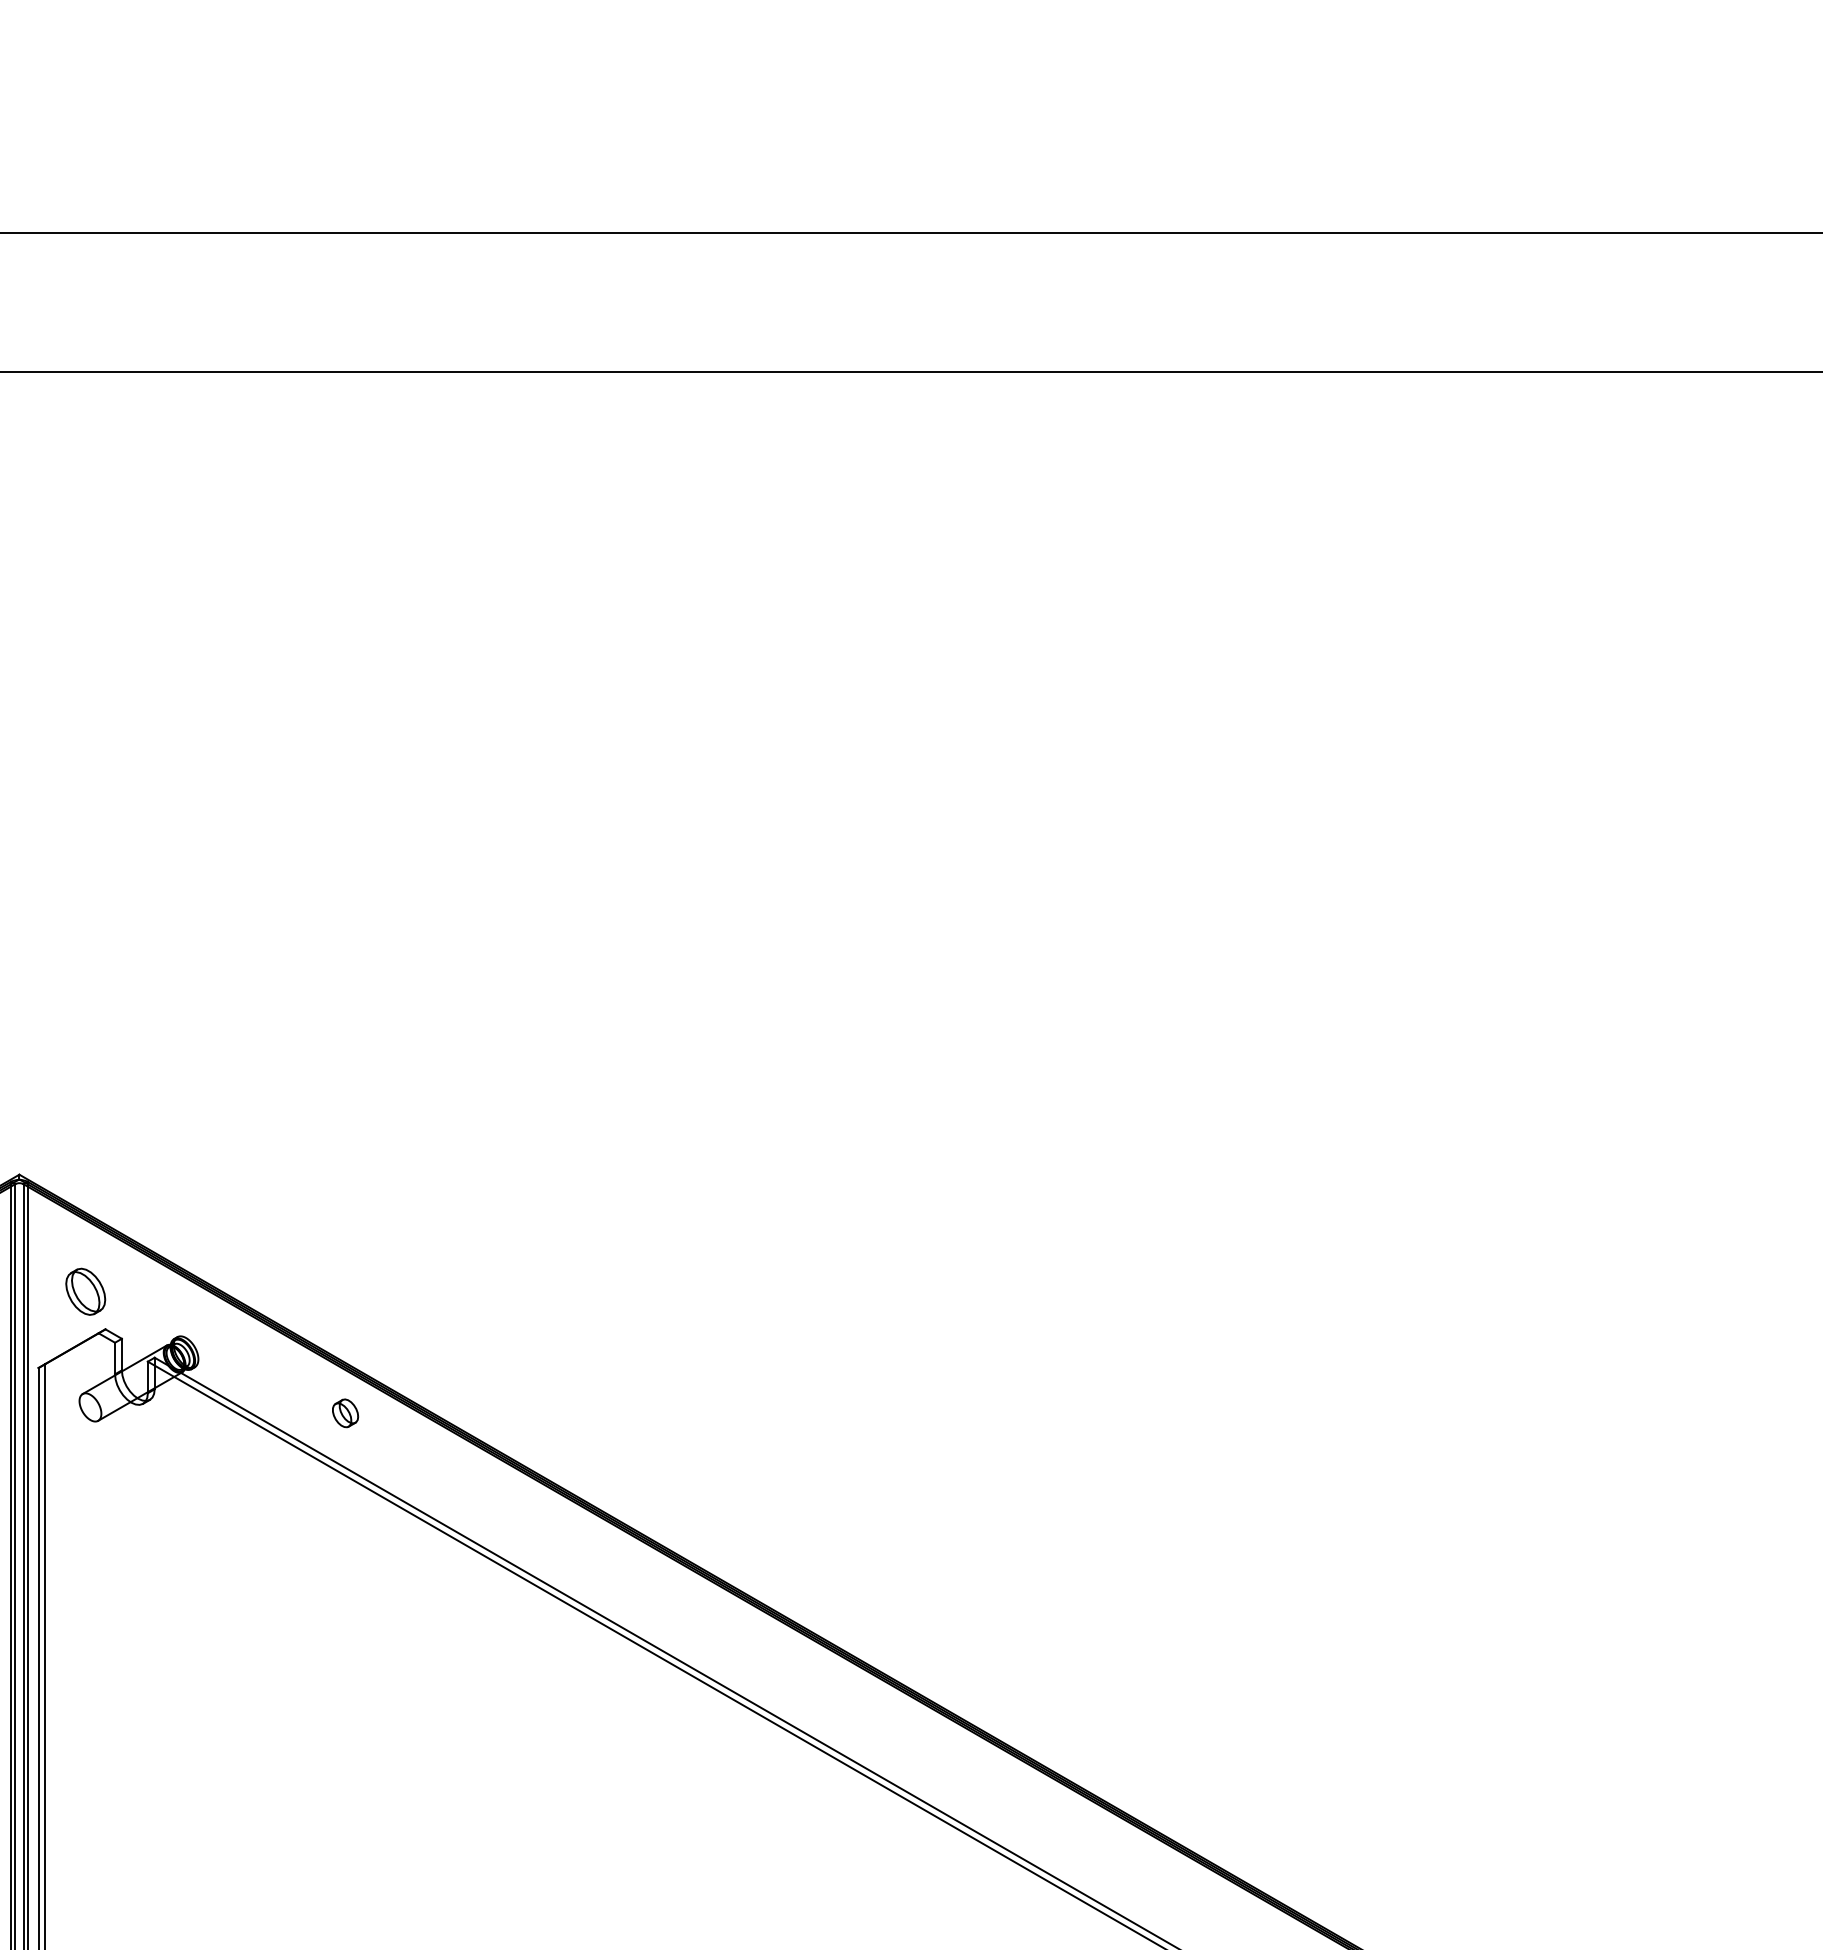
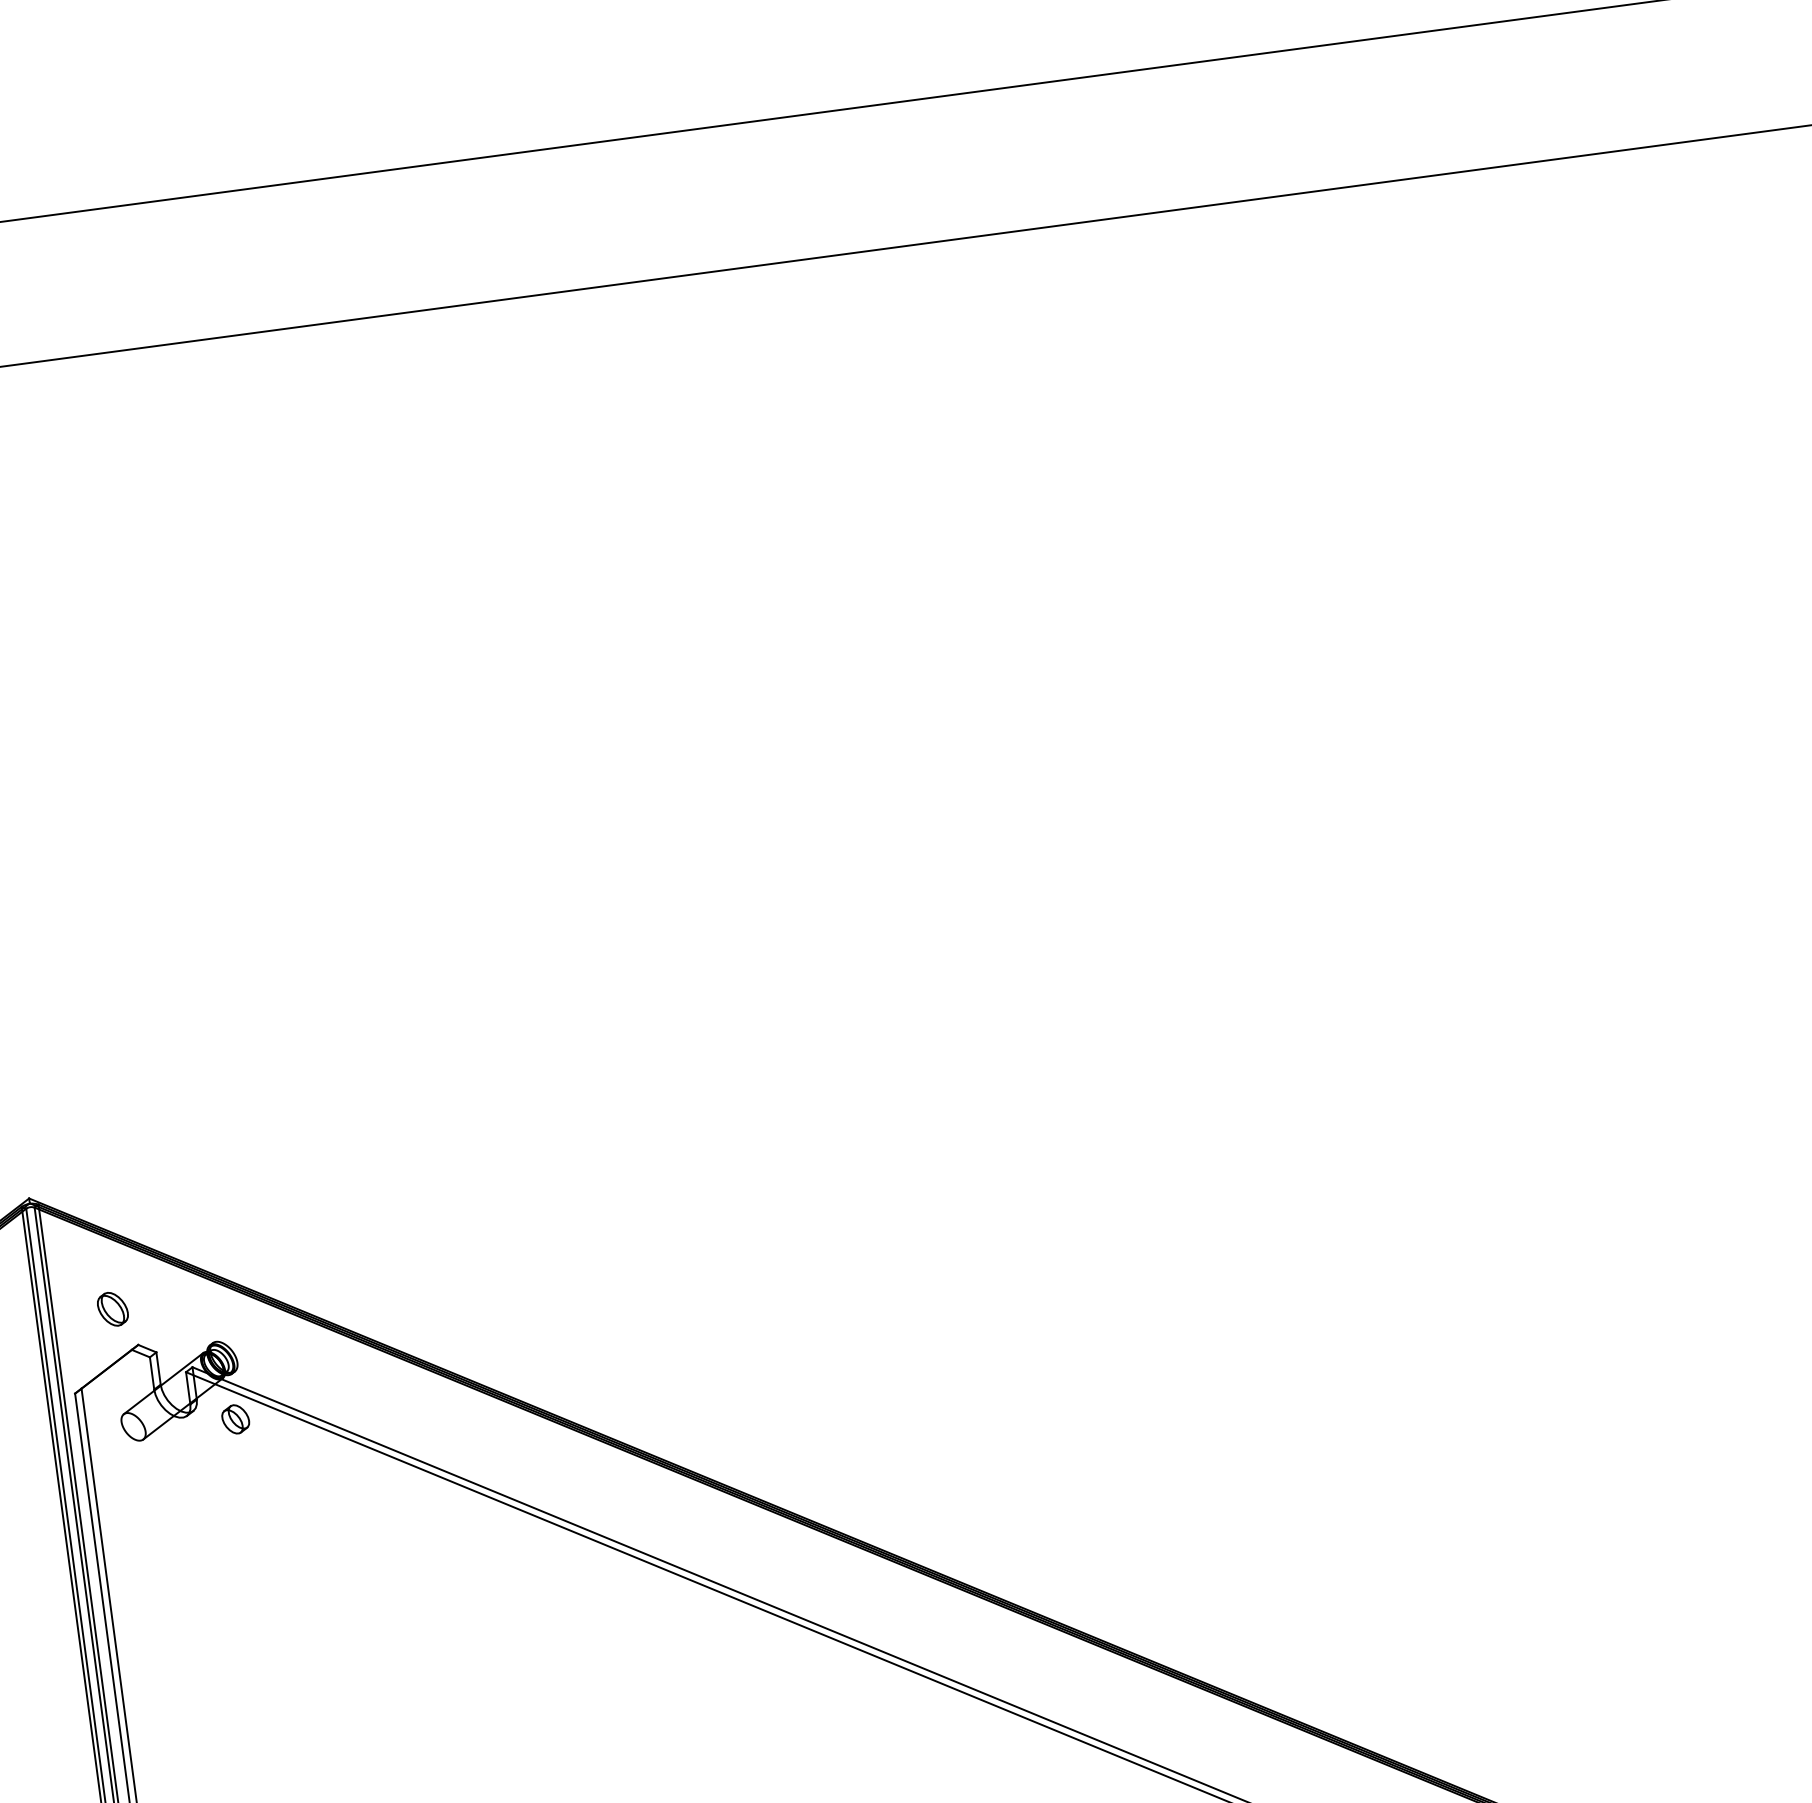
part: (85, 1291) -> (112, 1308), size x0.71
part: (345, 1413) -> (235, 1419), moved

